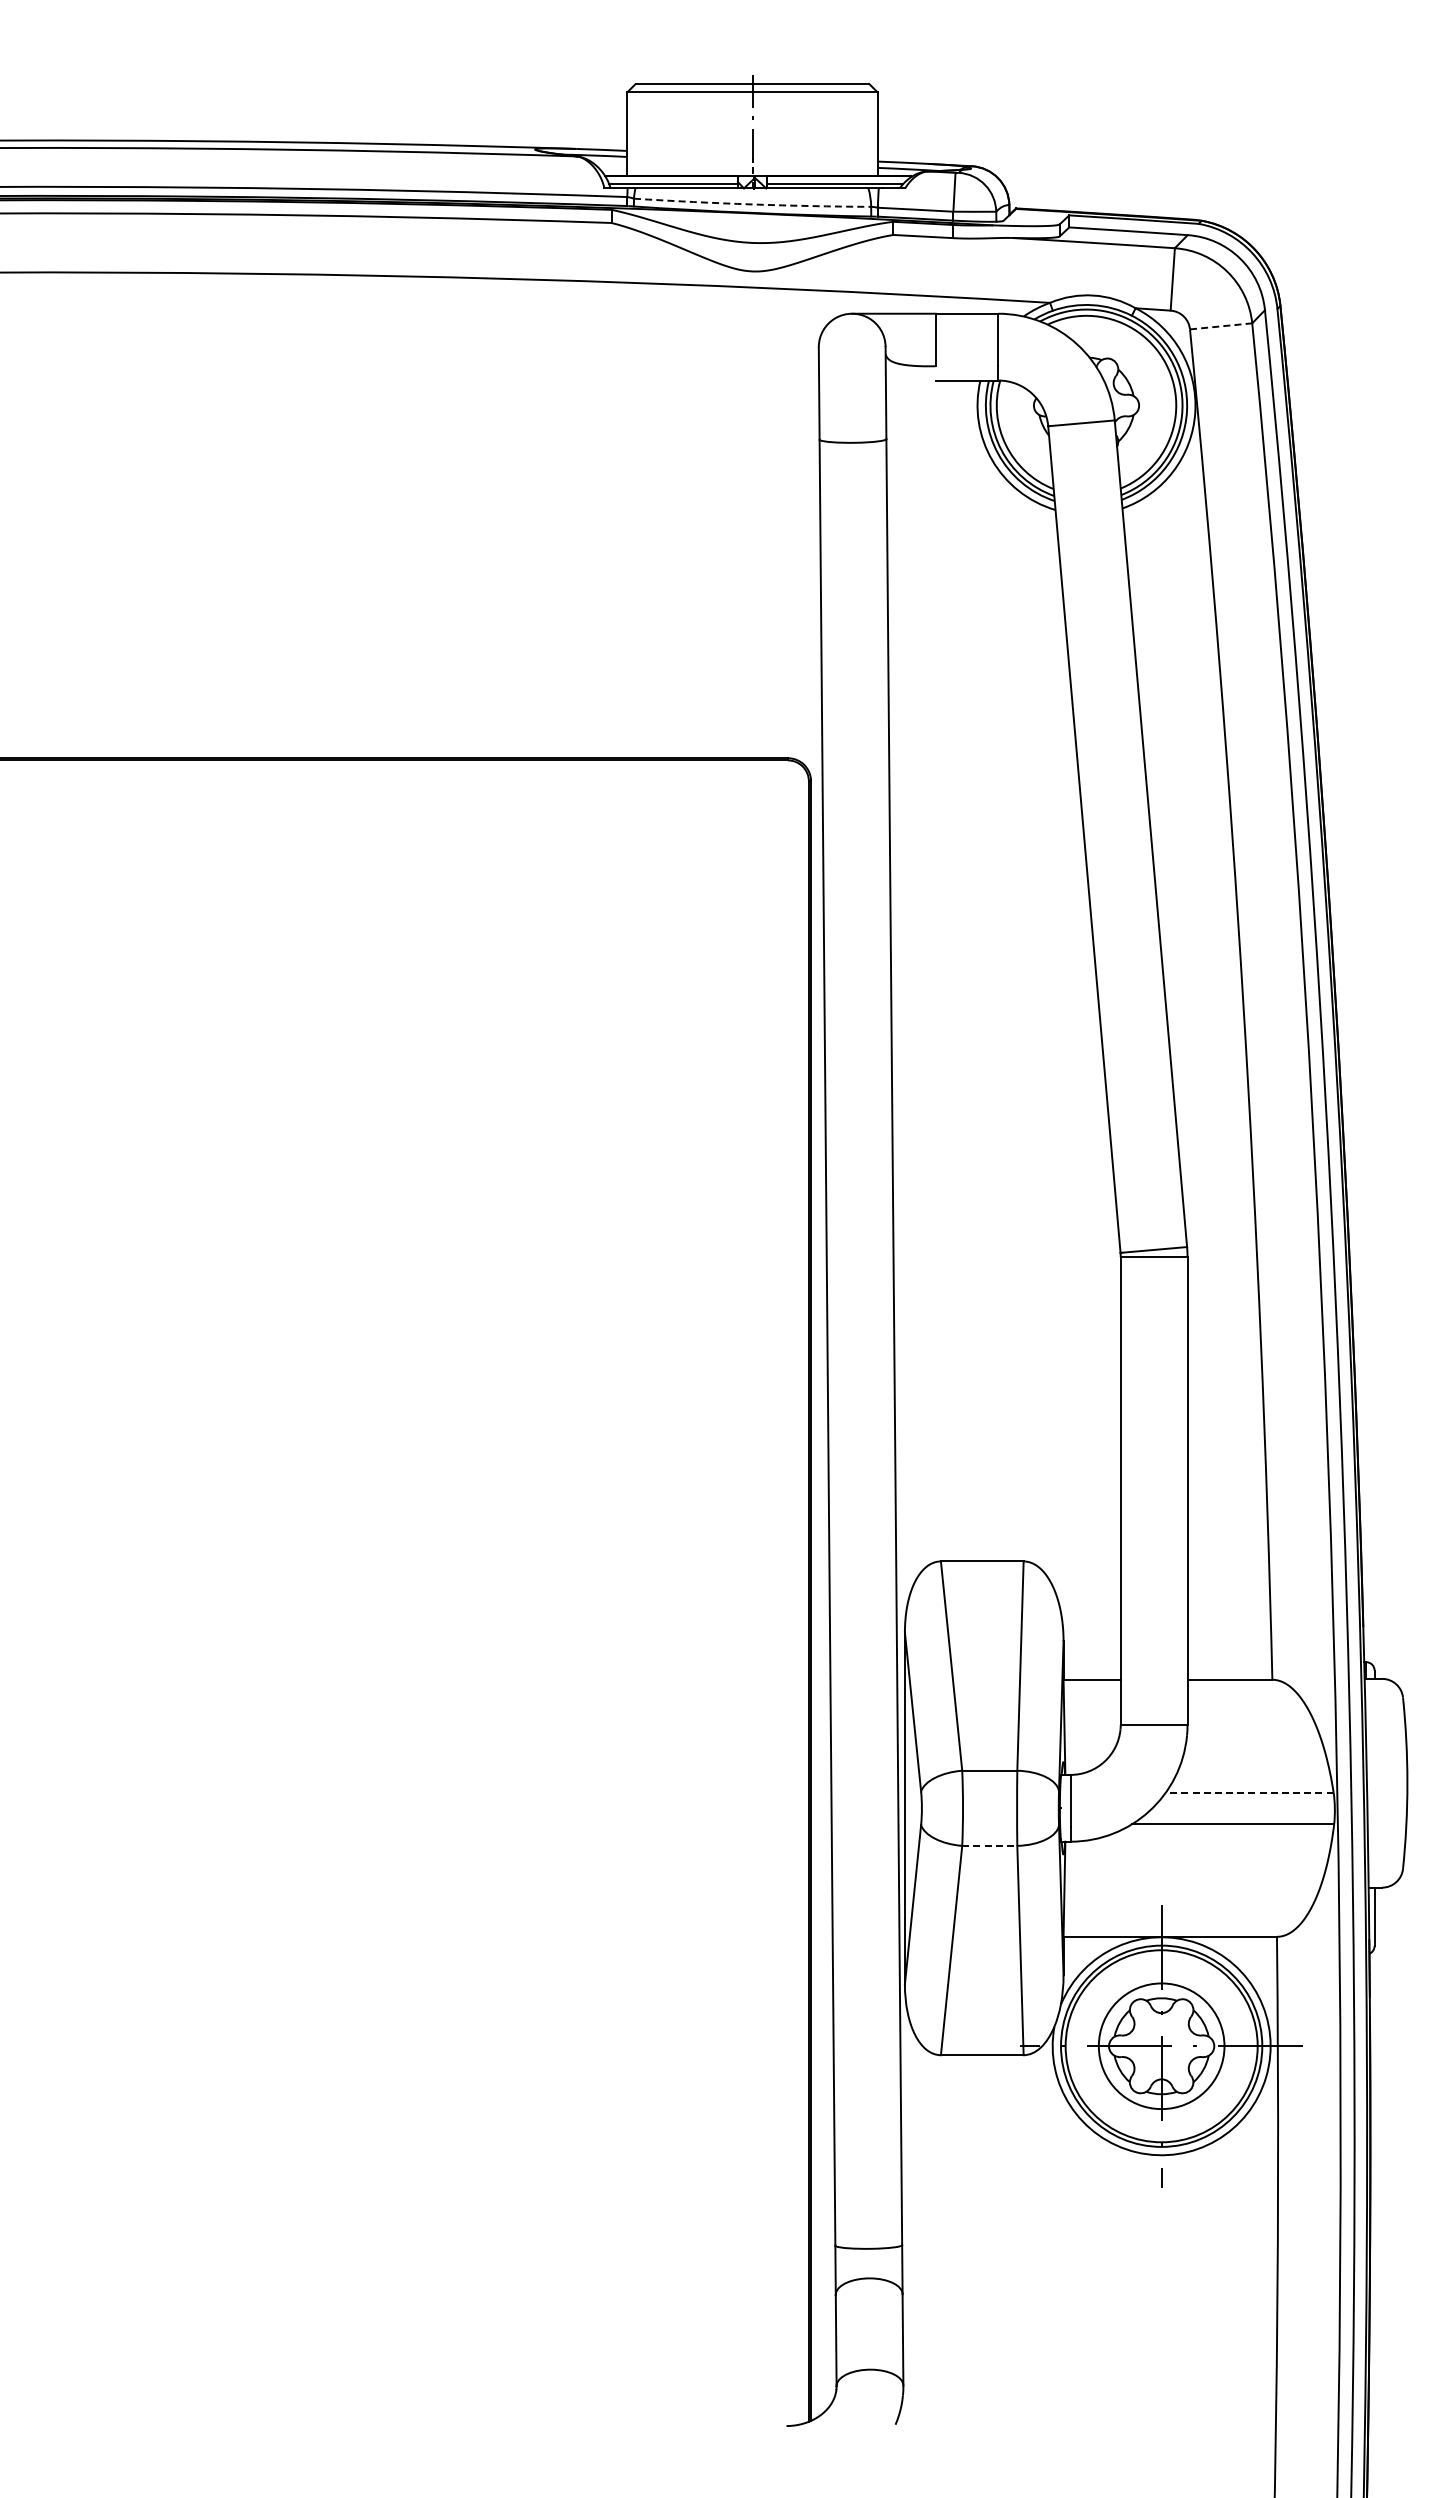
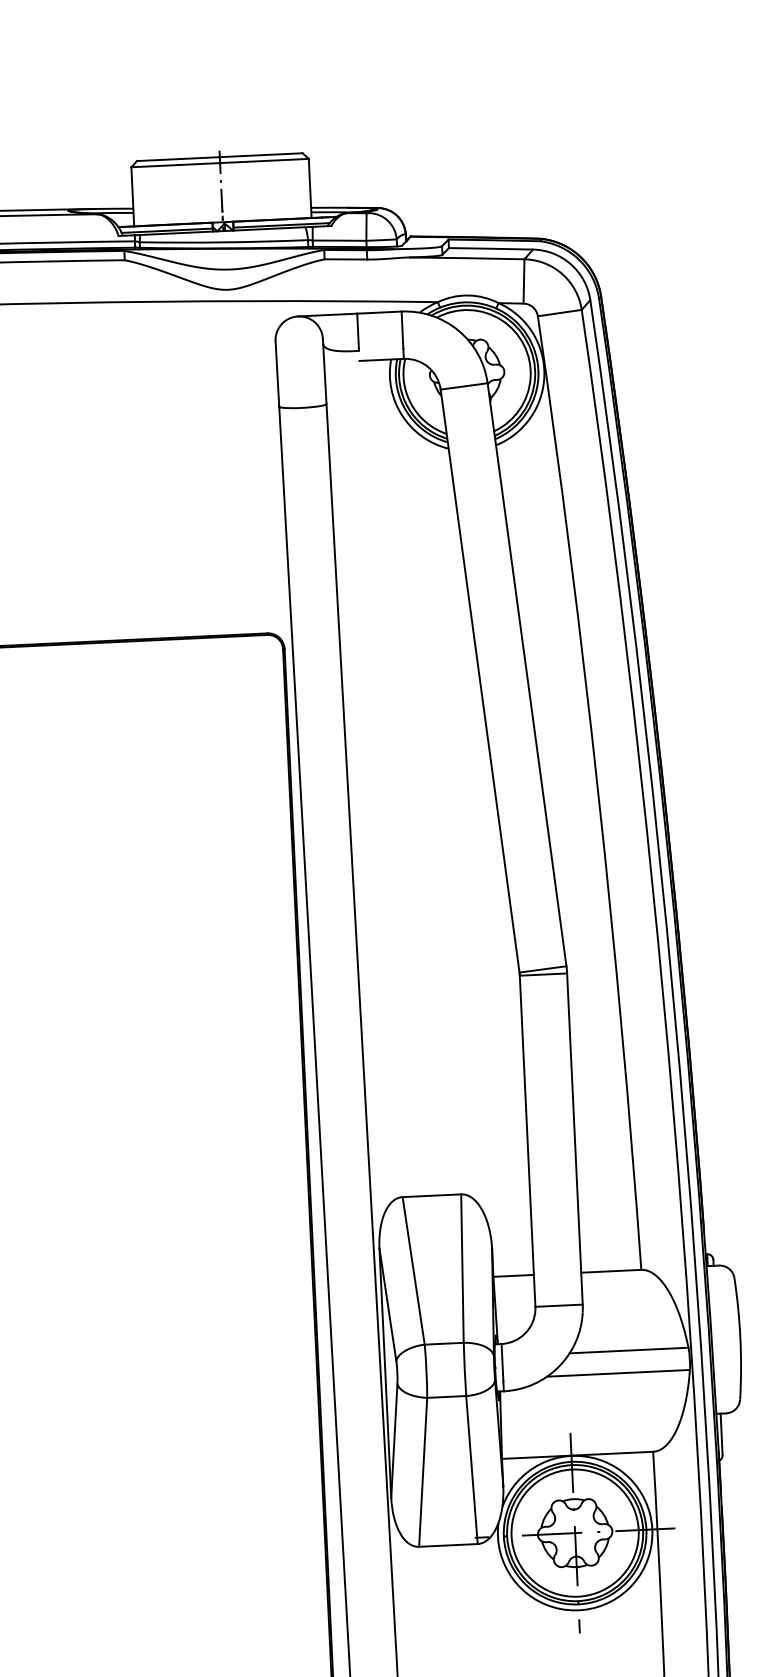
arc: (752, 204) -> (223, 242), dashed -> solid
line: (1221, 326) -> (560, 313), dashed -> solid
line: (1249, 1792) -> (628, 1350), dashed -> solid
line: (989, 1845) -> (446, 1396), dashed -> solid
circle: (1161, 2046) -> (575, 1533), size x1.43

